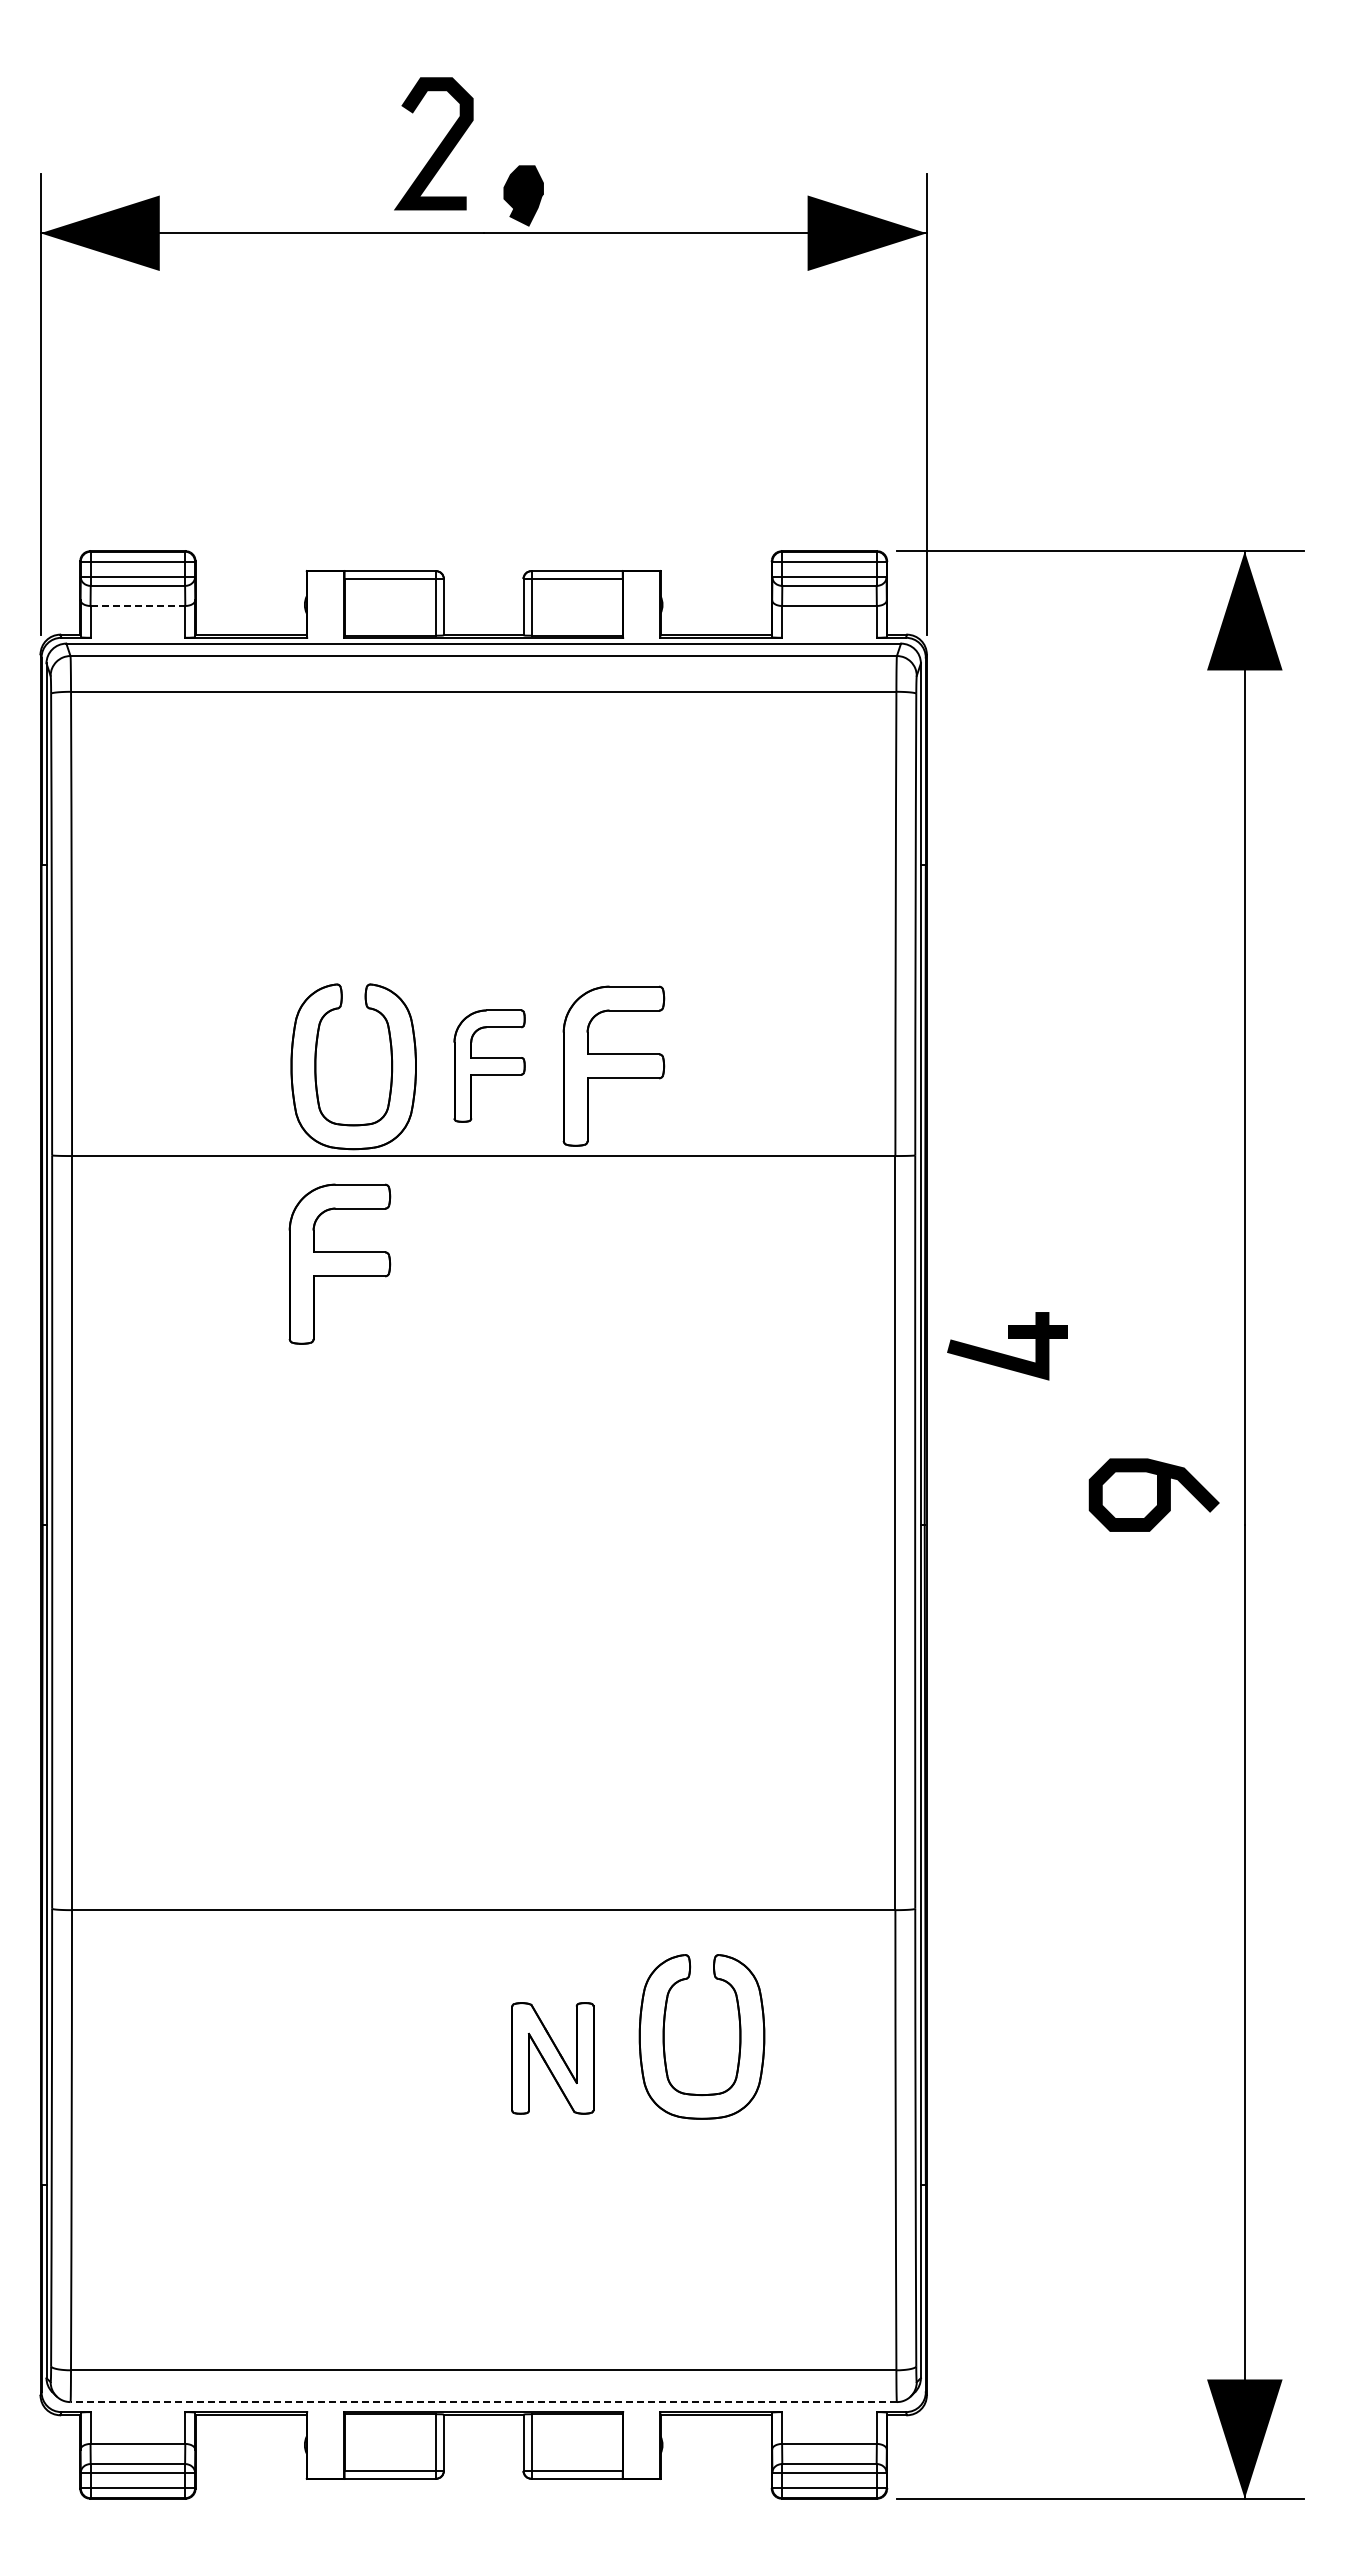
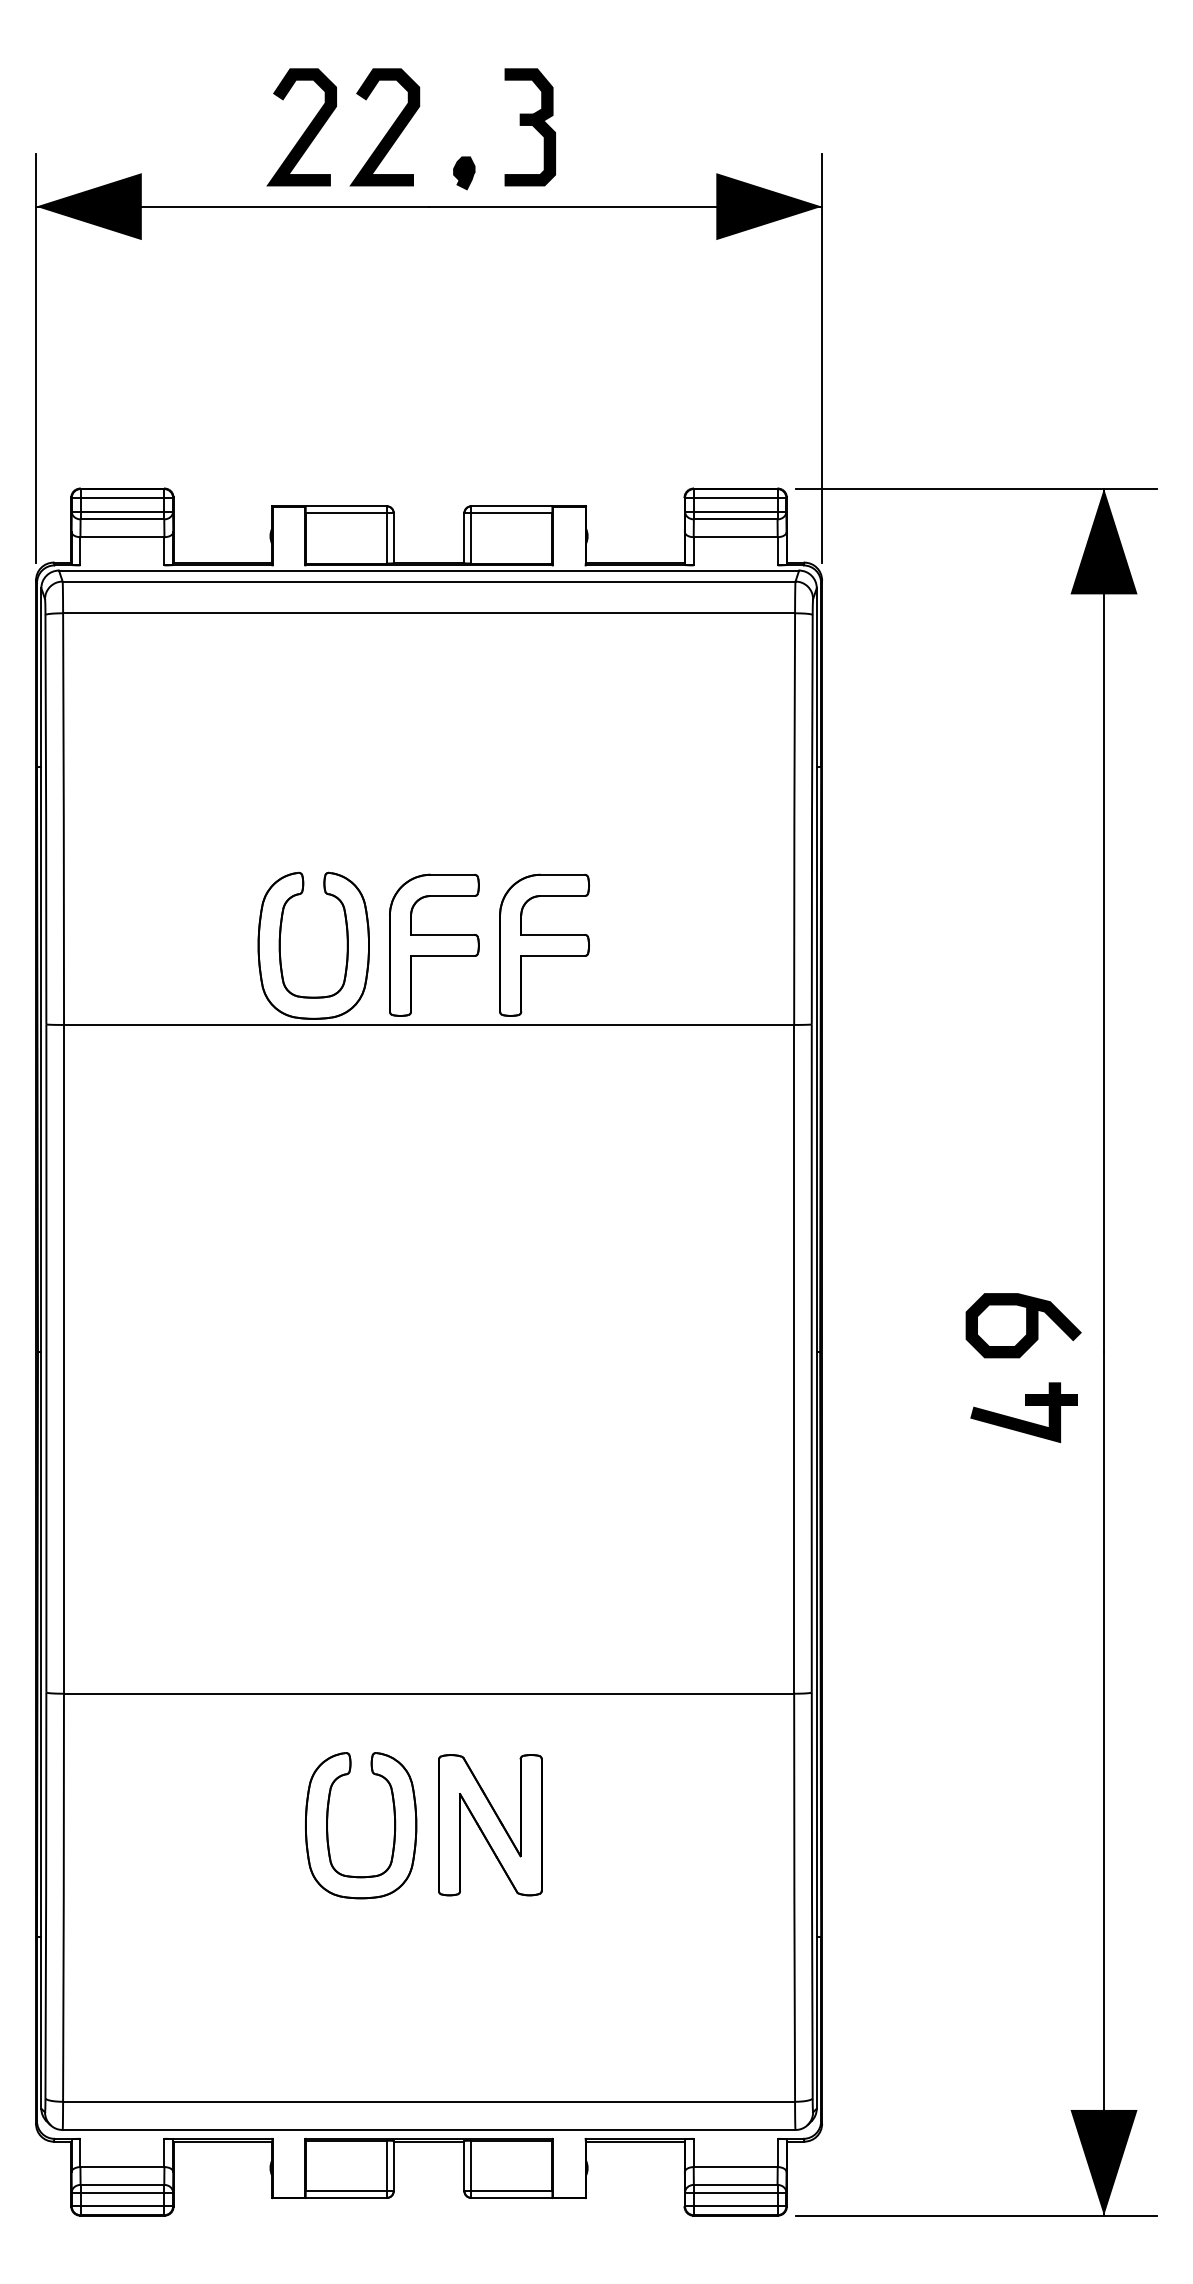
part: (597, 143) -> (529, 127), added
curve: (344, 146) -> (305, 129), added
part: (522, 195) -> (463, 173), size x0.62
line: (138, 605) -> (122, 536), dashed -> solid
part: (489, 1065) -> (434, 944), size x1.43
part: (339, 1263) -> (301, 1120), removed
part: (1008, 1338) -> (1024, 1405), moved
part: (664, 2036) -> (327, 1825), moved
part: (552, 2058) -> (490, 1825), size x1.43
line: (483, 2402) -> (428, 2130), dashed -> solid

